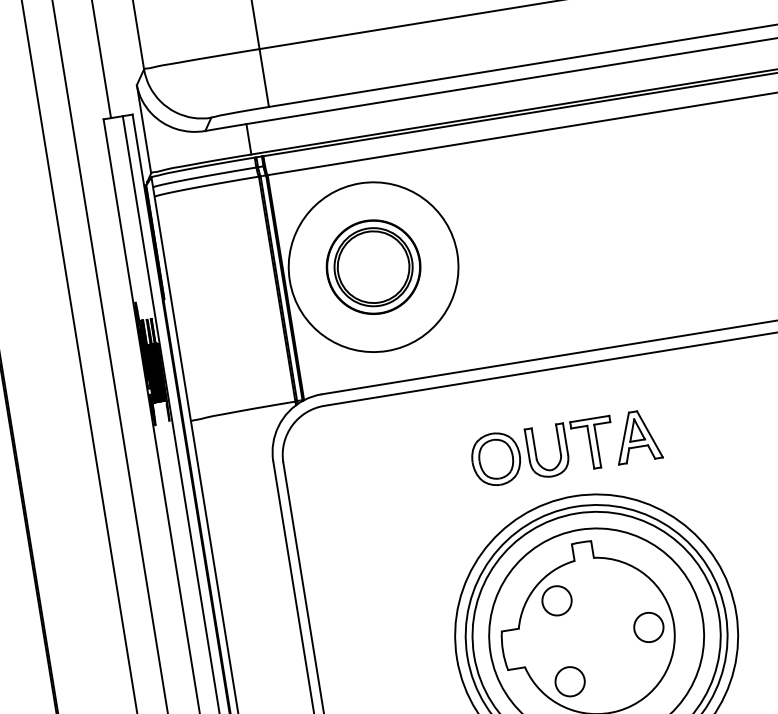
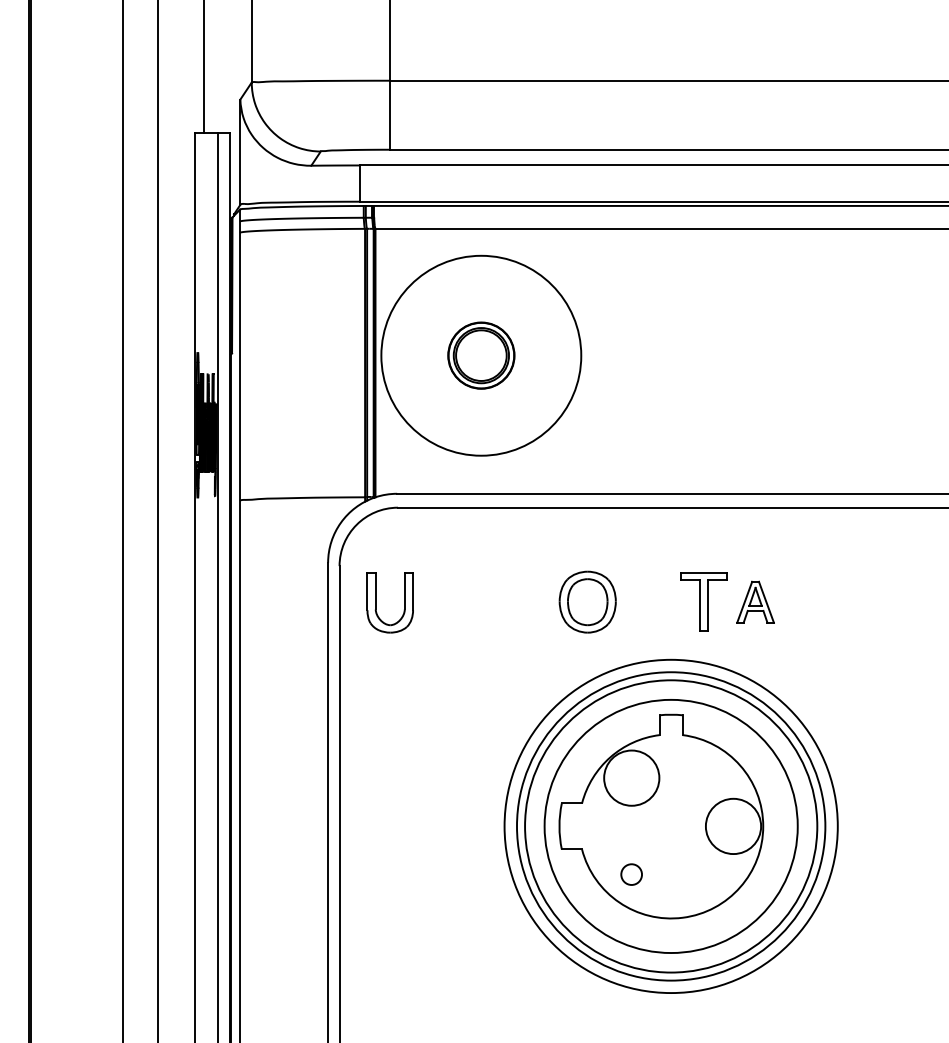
part: (373, 266) -> (481, 355), size x0.6
part: (636, 436) -> (755, 602), size x0.7
part: (536, 453) -> (376, 602), moved
circle: (556, 600) -> (631, 777), size x1.6
circle: (648, 627) -> (733, 826), size x1.6
circle: (569, 681) -> (631, 874), size x0.6

